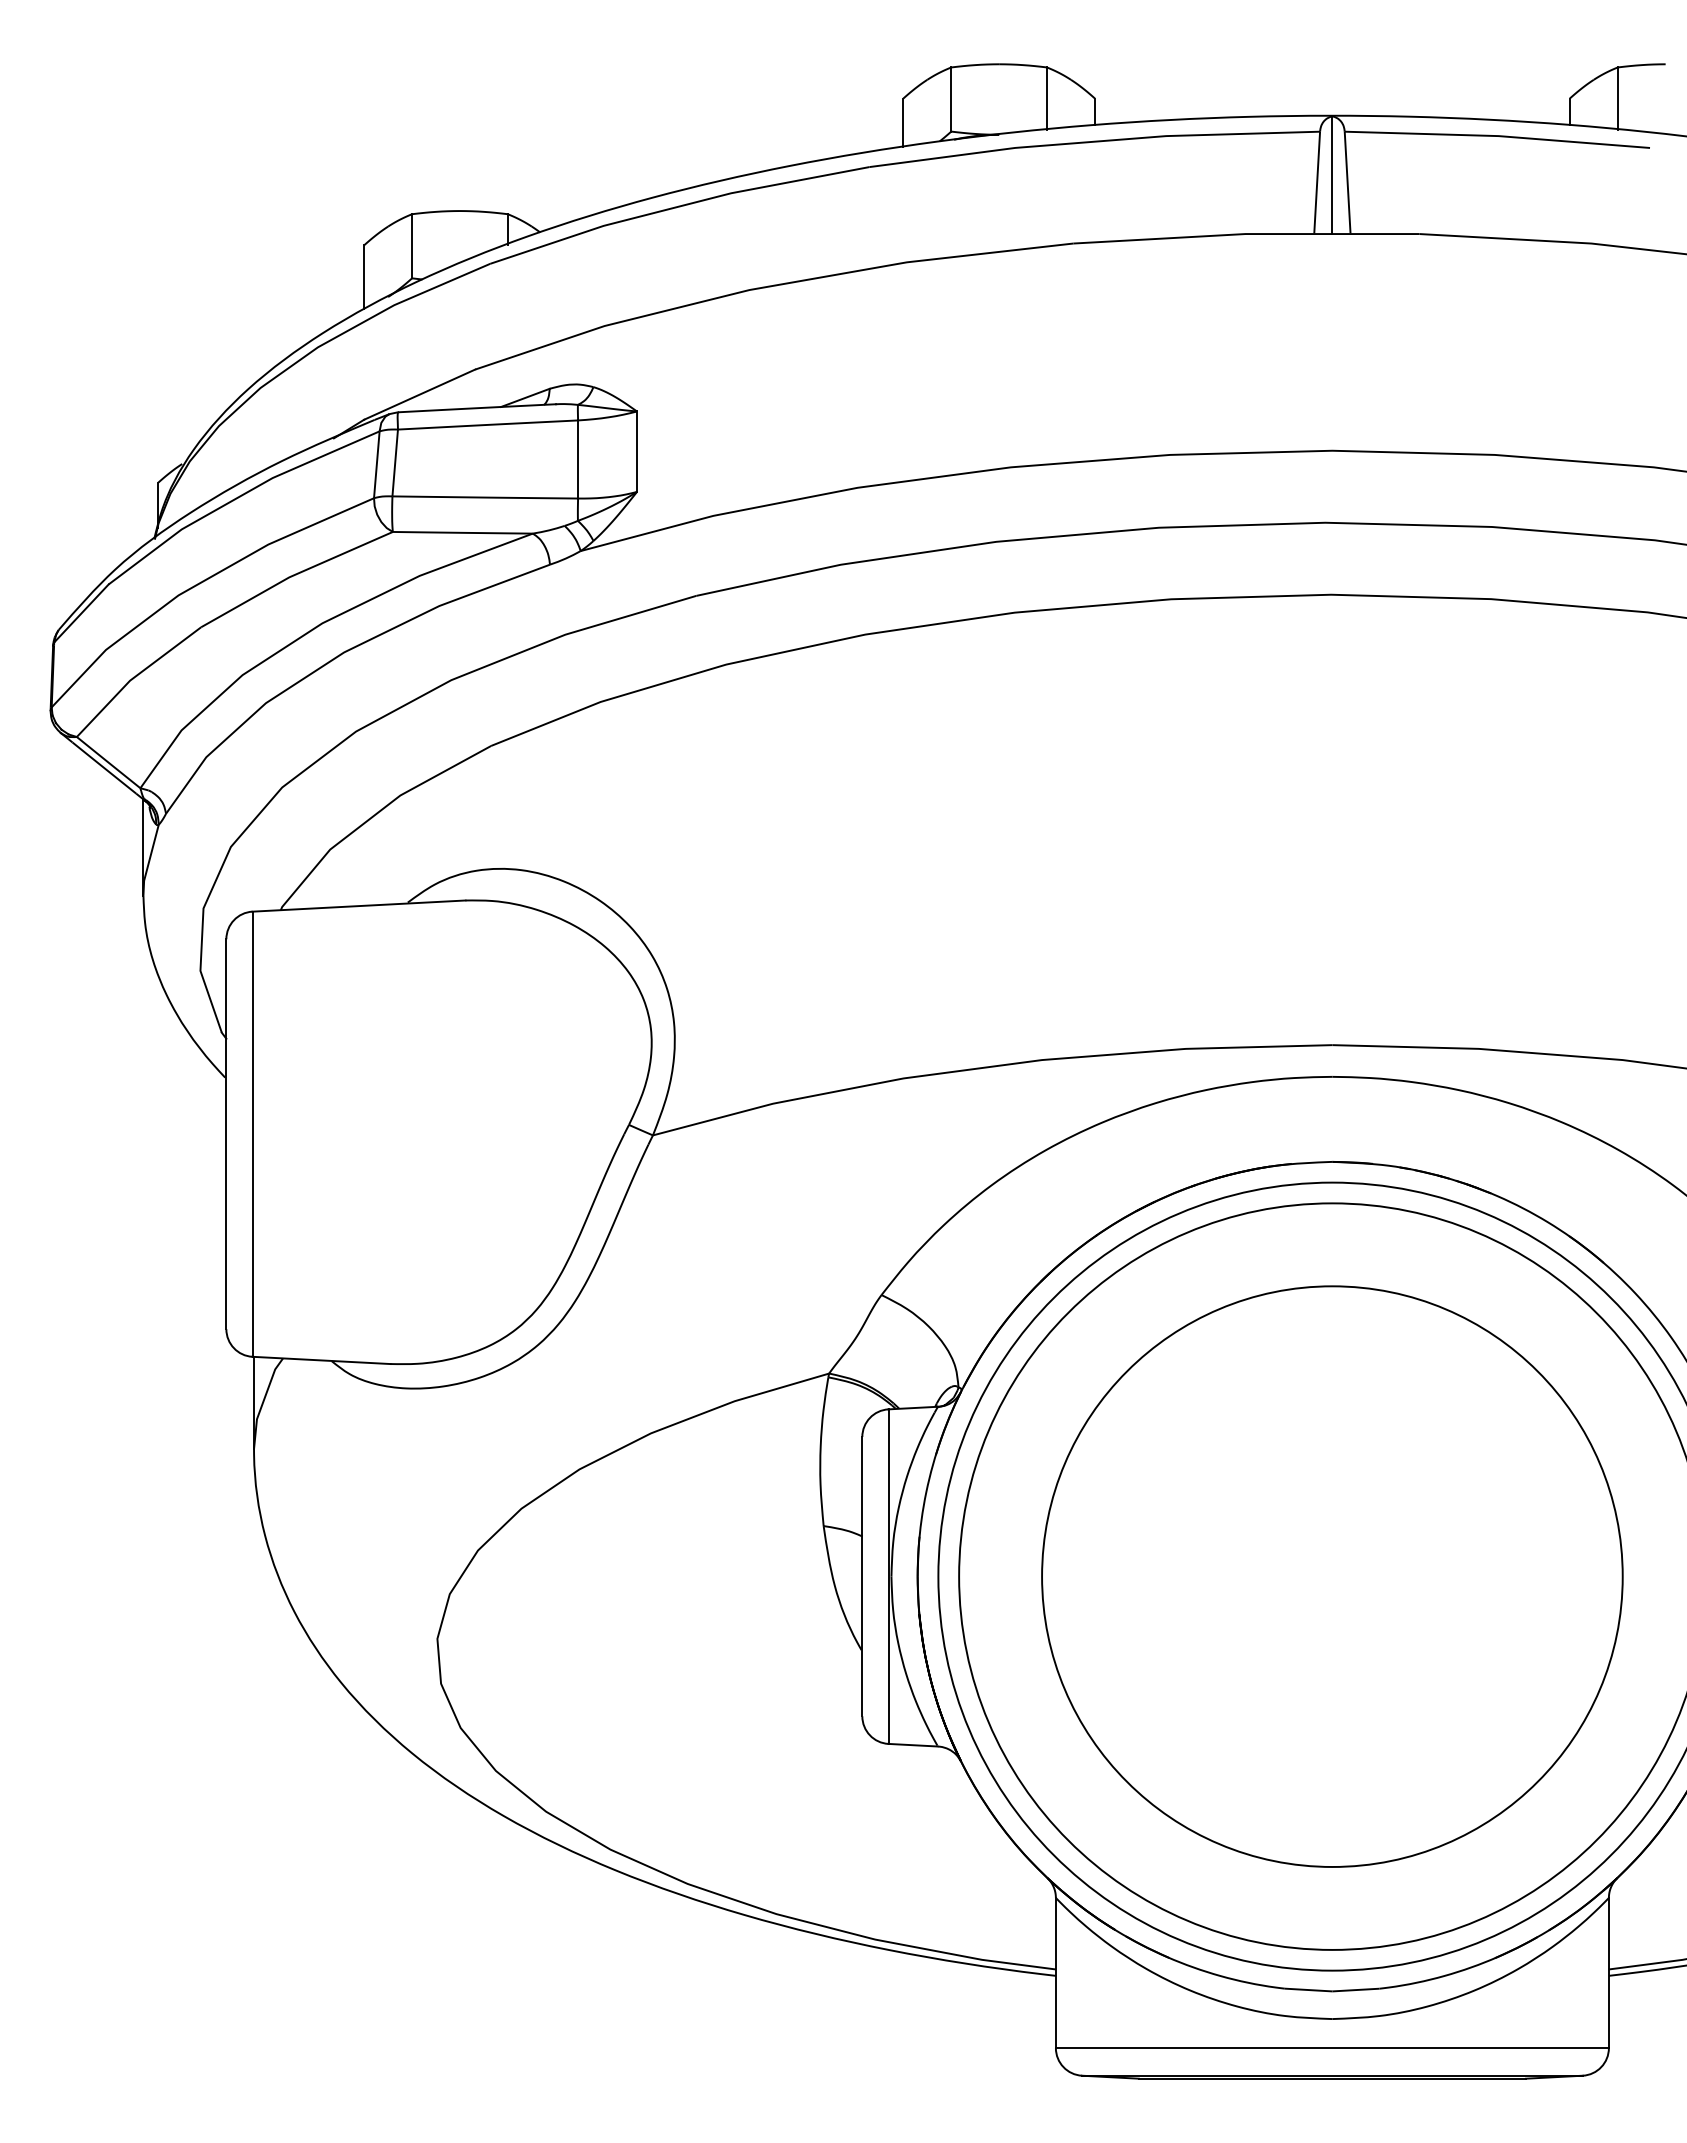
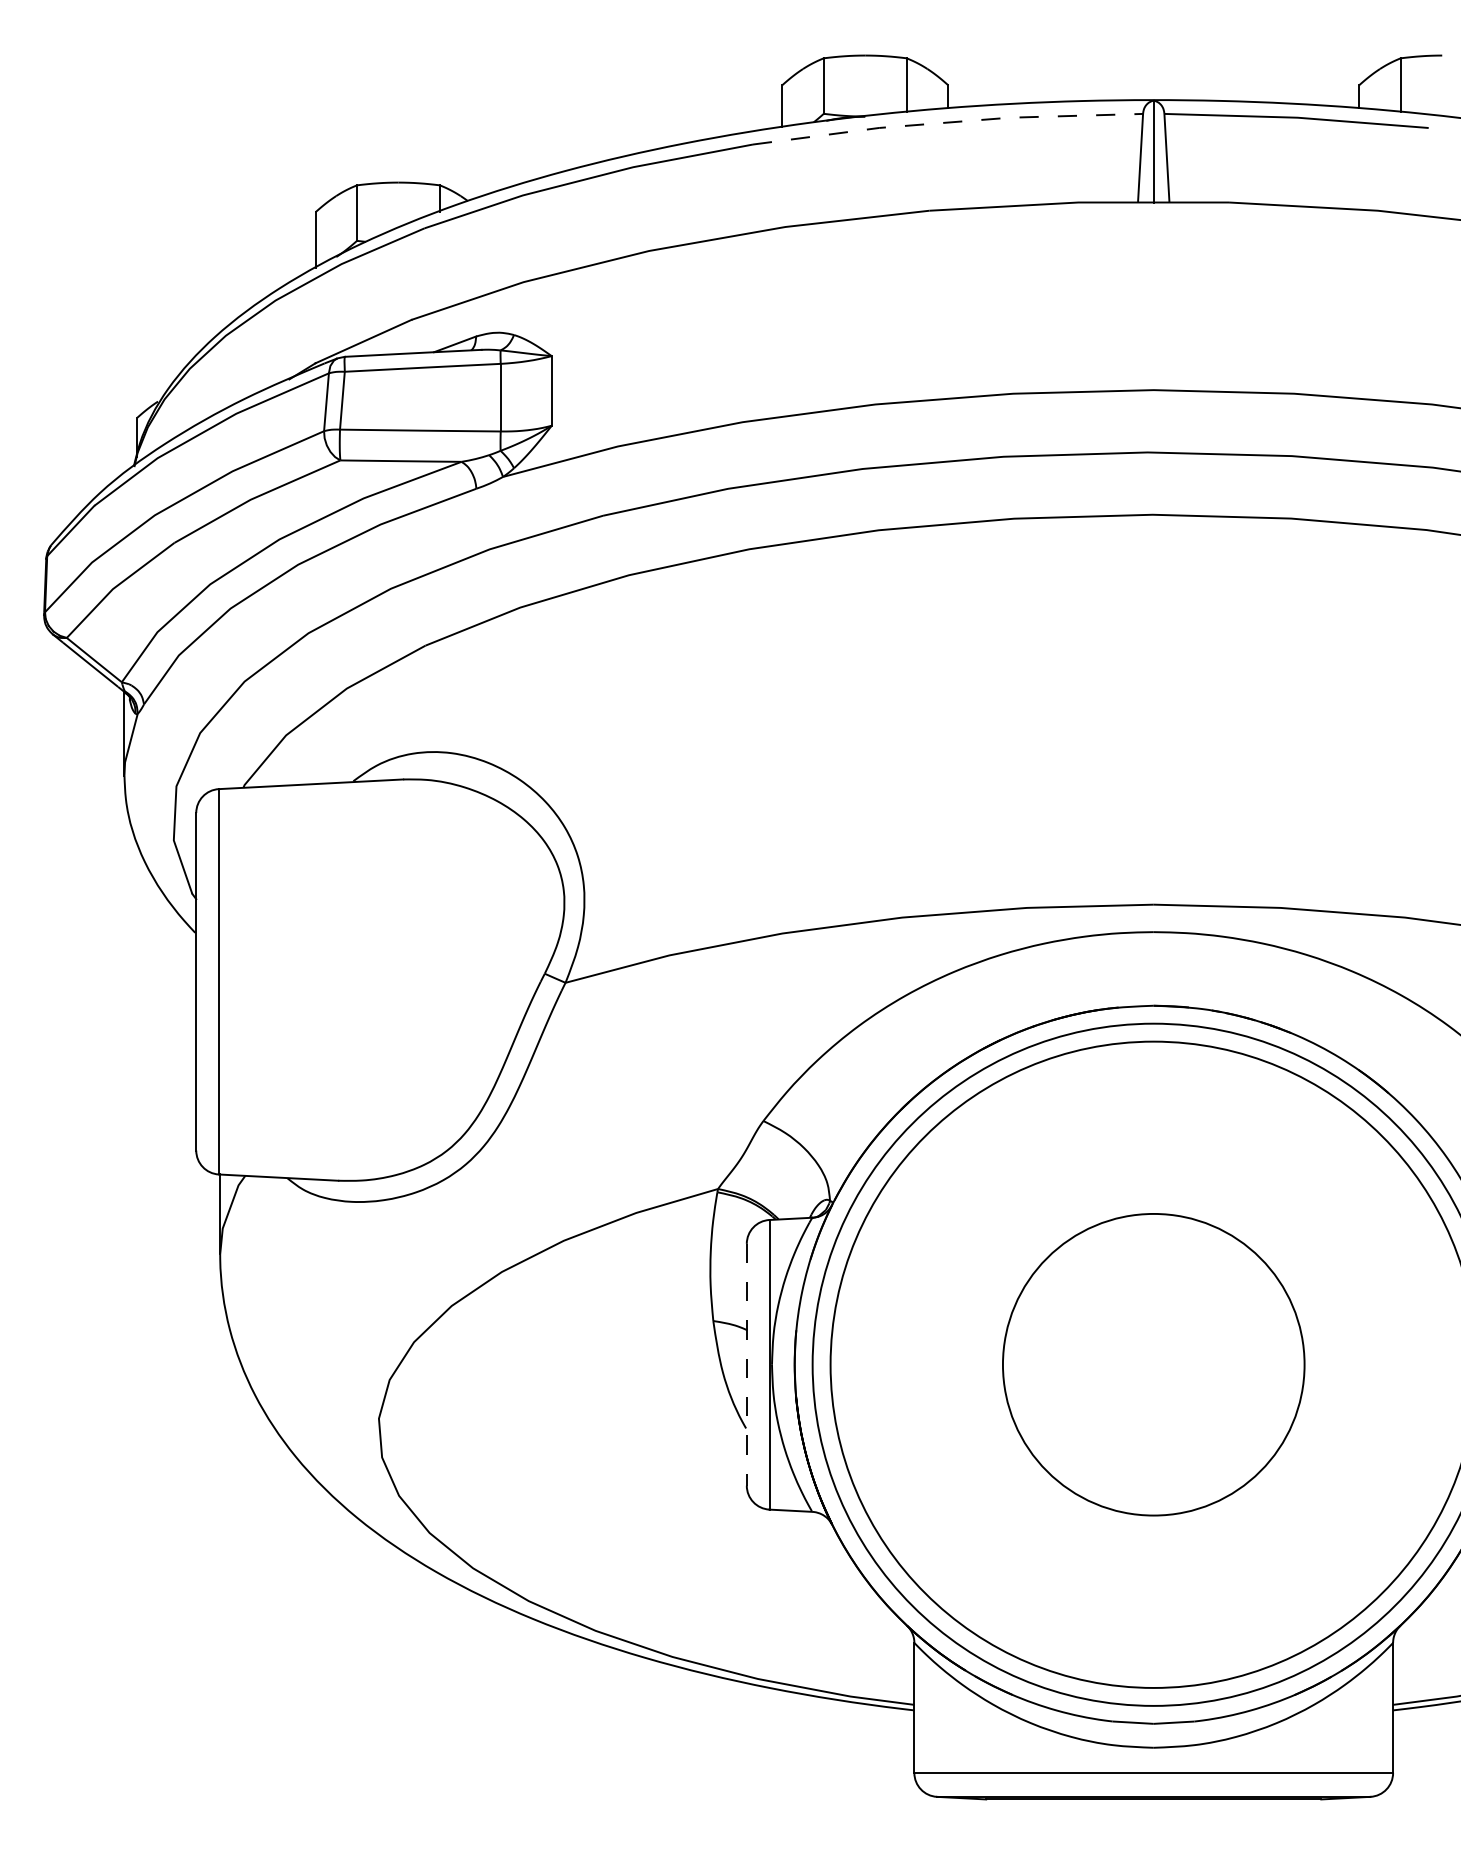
line: (1093, 141) -> (946, 122), solid -> dashed
line: (862, 1576) -> (746, 1364), solid -> dashed
circle: (1332, 1576) -> (1153, 1364), size x0.6

